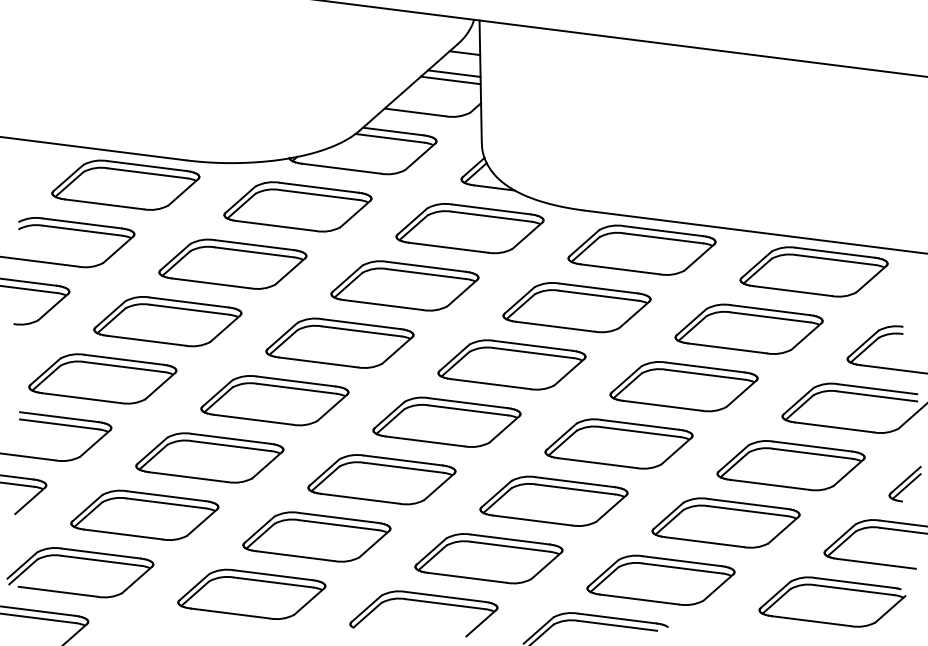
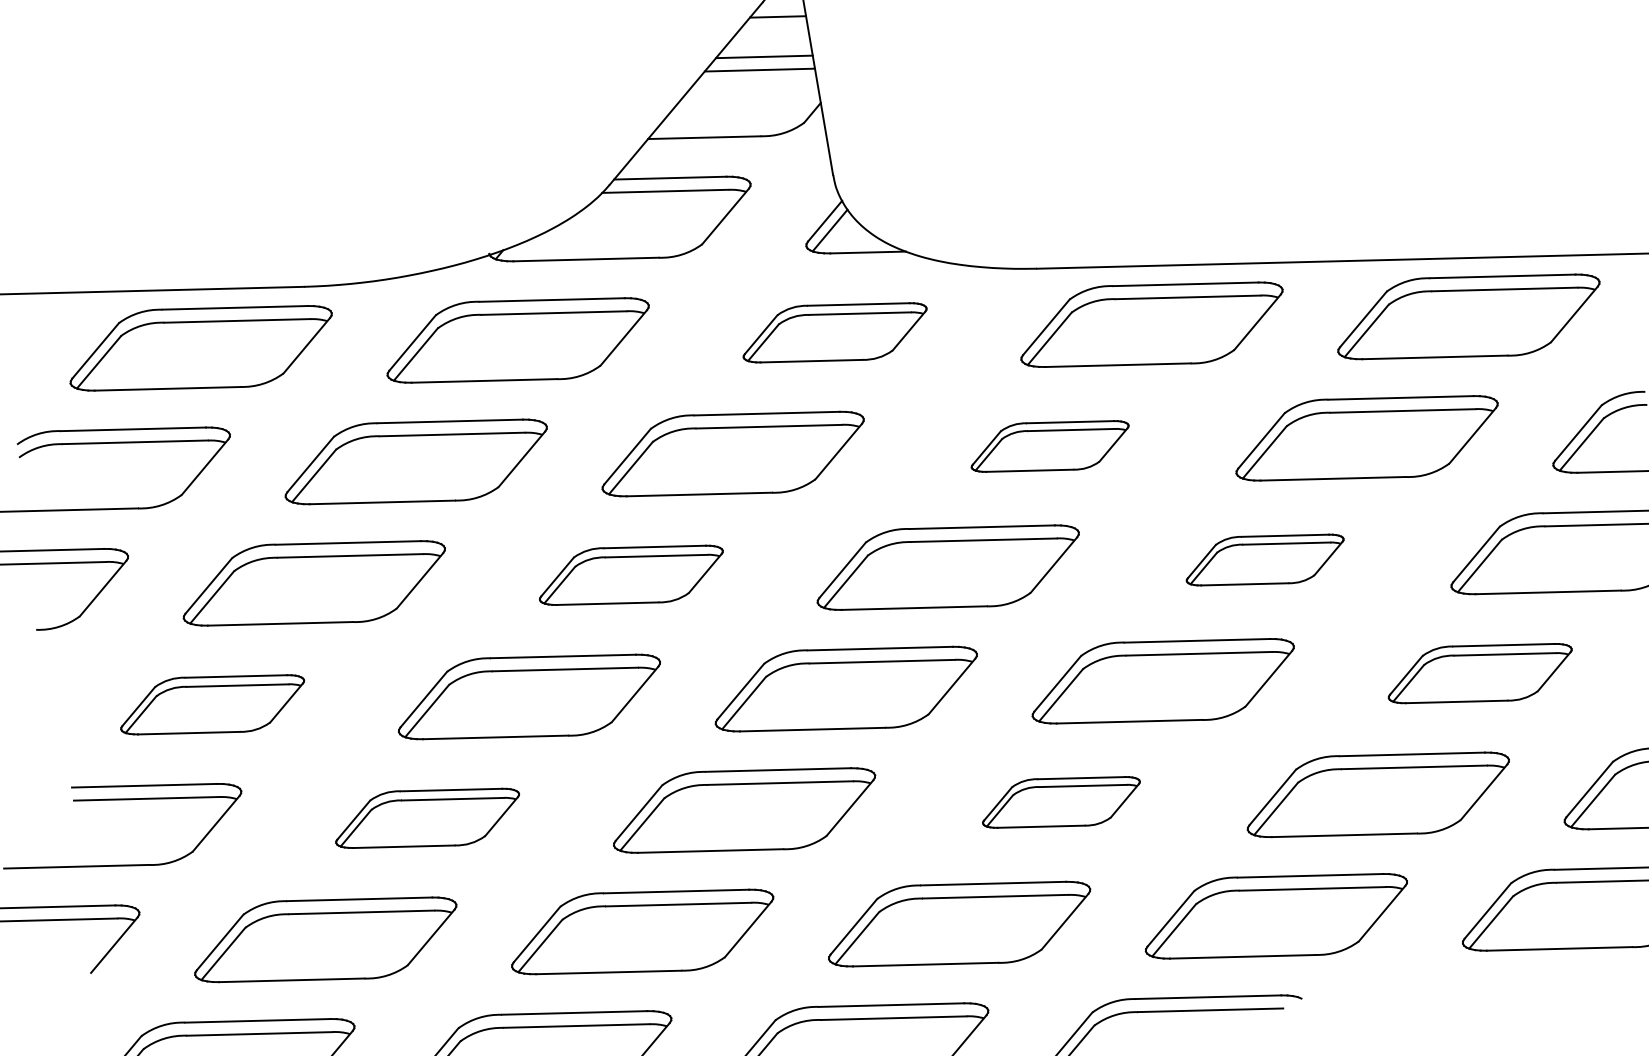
part: (469, 228) -> (834, 332), size x0.7
part: (576, 307) -> (1049, 446), size x0.6
part: (339, 342) -> (630, 574), size x0.7
part: (102, 378) -> (211, 704), size x0.7
part: (683, 386) -> (1264, 559), size x0.6
part: (209, 457) -> (426, 817), size x0.7
part: (790, 465) -> (1479, 673), size x0.7
part: (553, 500) -> (1060, 801), size x0.6

